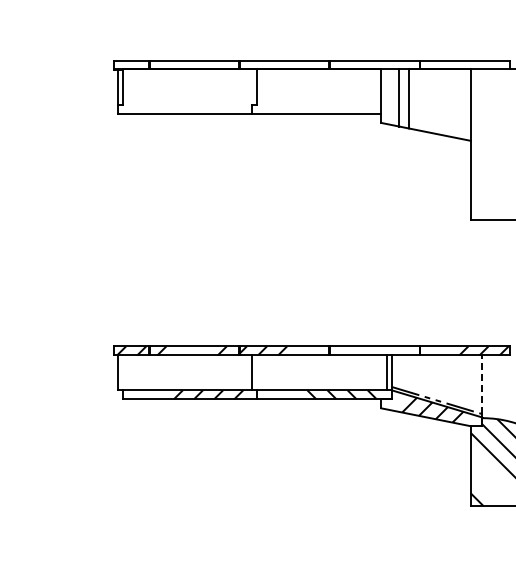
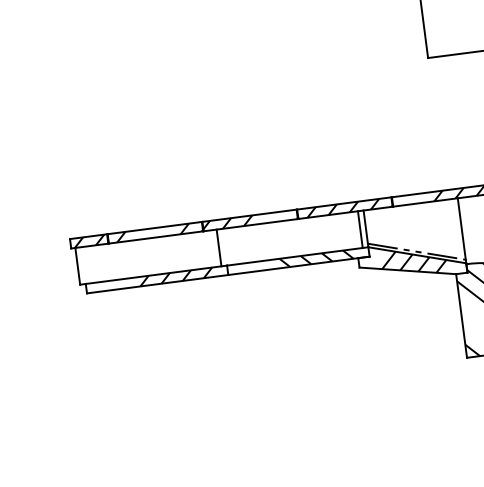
hatch: (372, 350) -> (342, 208), added
line: (481, 384) -> (461, 228), dashed -> solid

